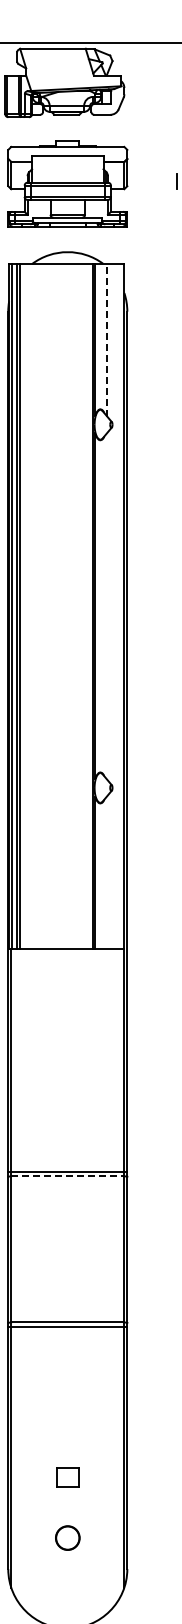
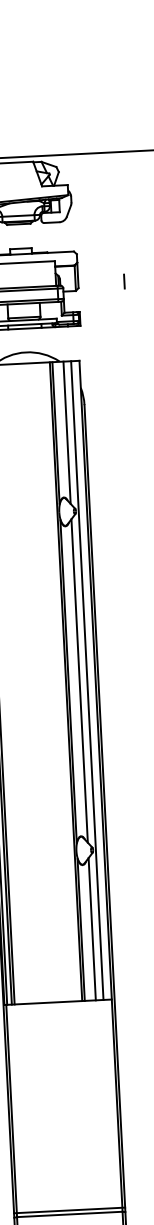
line: (107, 339) -> (67, 432), dashed -> solid
line: (107, 606) -> (79, 681), added
line: (115, 606) -> (87, 680), added
line: (107, 872) -> (92, 929), added
line: (67, 1176) -> (69, 1214), dashed -> solid

